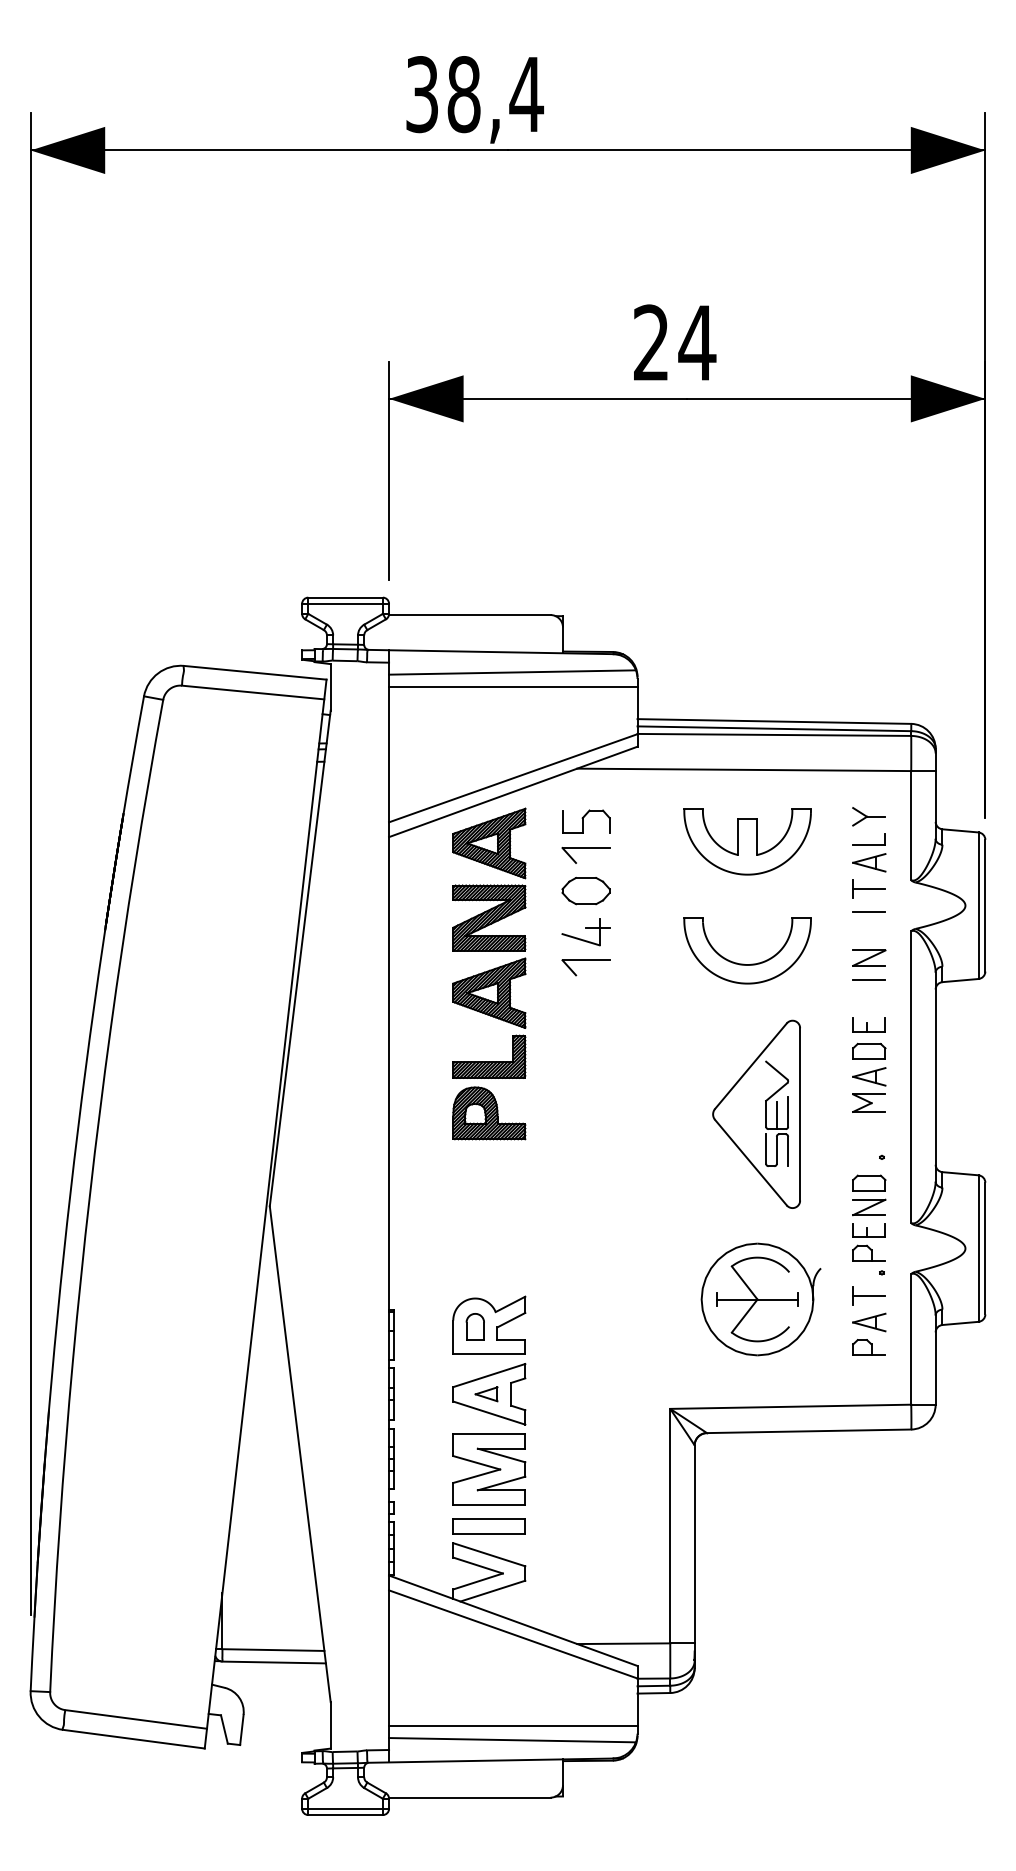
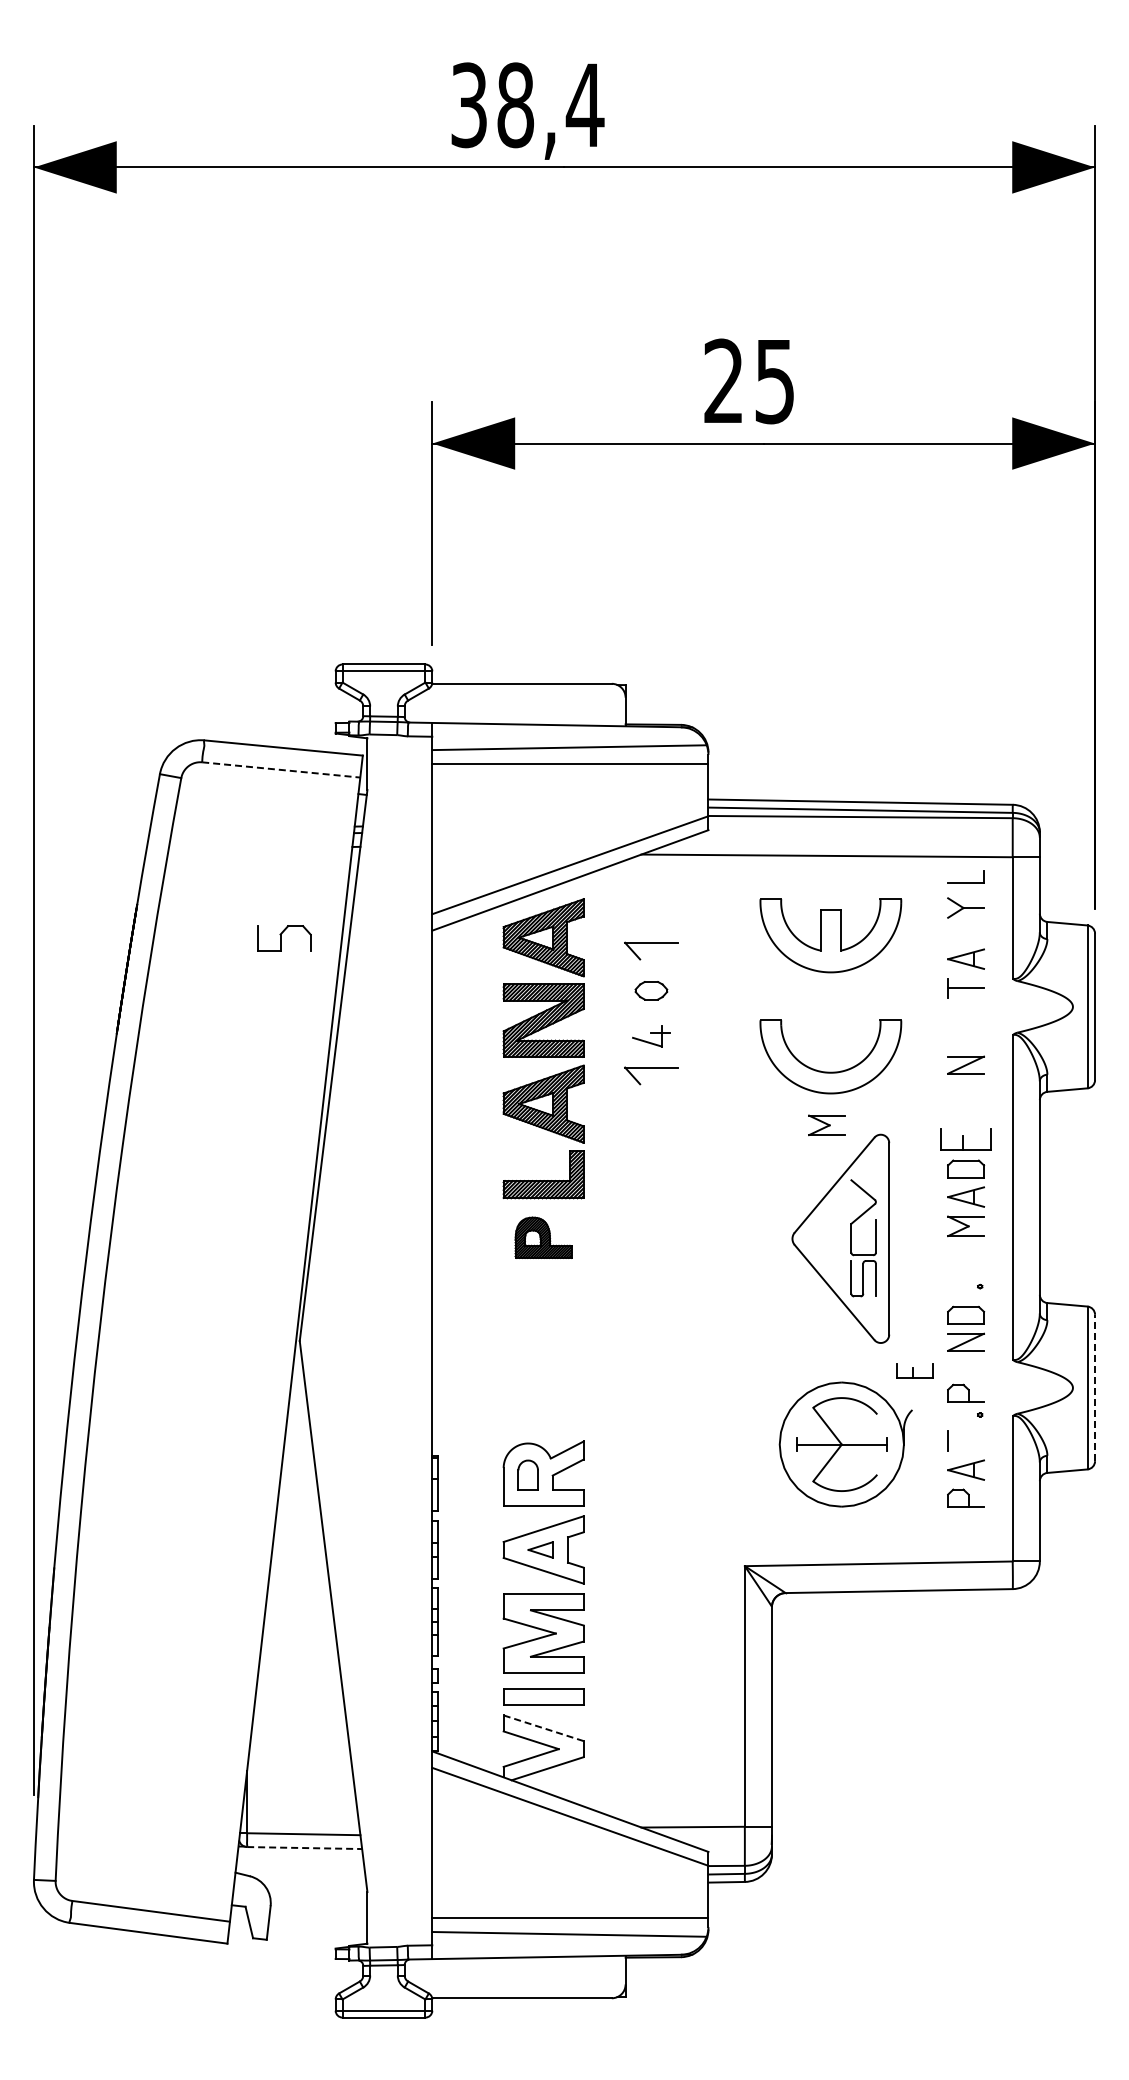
text: (696, 343) -> (774, 382), 24 -> 25
line: (253, 693) -> (281, 770), solid -> dashed
part: (586, 821) -> (284, 938), moved
part: (868, 839) -> (965, 876), moved
part: (586, 890) -> (651, 990), size x0.6
line: (869, 911) -> (966, 1013), removed
part: (586, 932) -> (651, 1036), size x0.7
line: (869, 980) -> (966, 1089), removed
part: (743, 1012) -> (826, 1125), added
part: (868, 1025) -> (965, 1139), size x1.4
part: (489, 1113) -> (543, 1237), size x0.7
line: (777, 1115) -> (863, 1240), removed
part: (868, 1230) -> (914, 1370), moved
line: (985, 1248) -> (1095, 1387), solid -> dashed
line: (869, 1295) -> (966, 1440), removed
line: (489, 1554) -> (543, 1728), solid -> dashed
line: (274, 1662) -> (304, 1848), solid -> dashed

